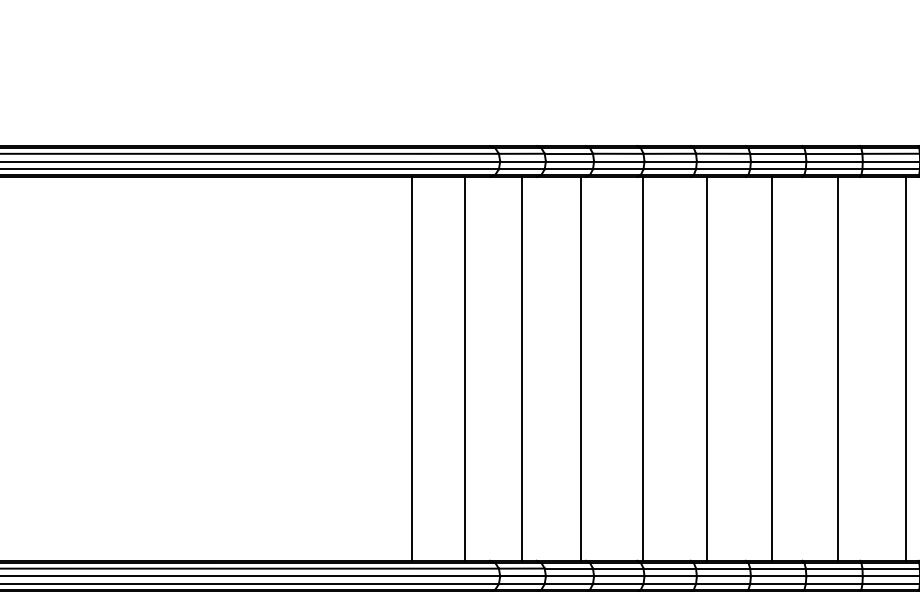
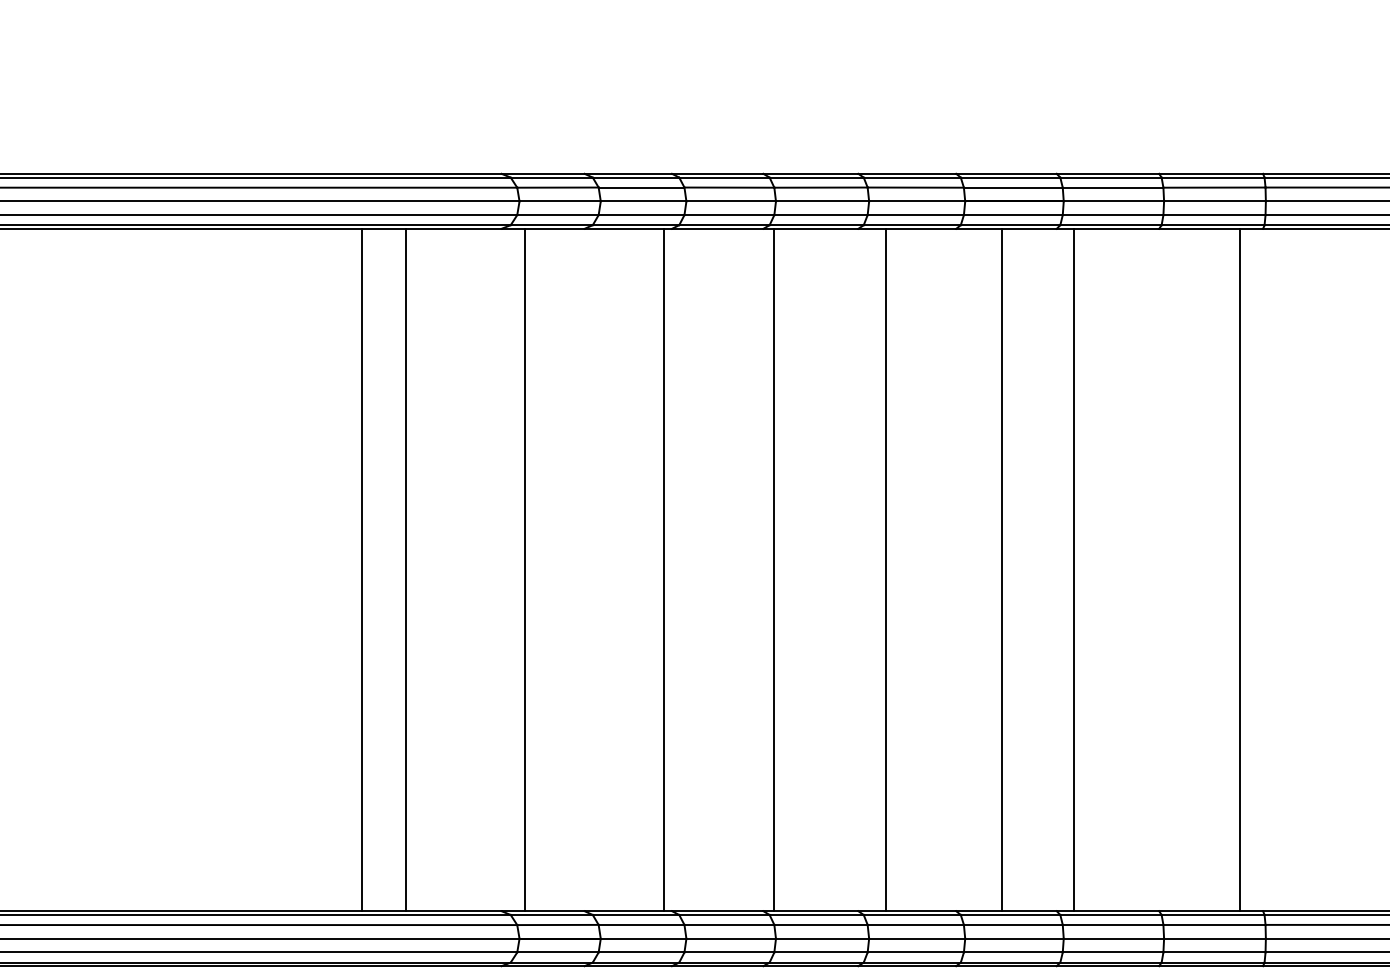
line: (465, 368) -> (406, 569), moved
line: (522, 368) -> (525, 569), moved
line: (838, 368) -> (1074, 569), moved

